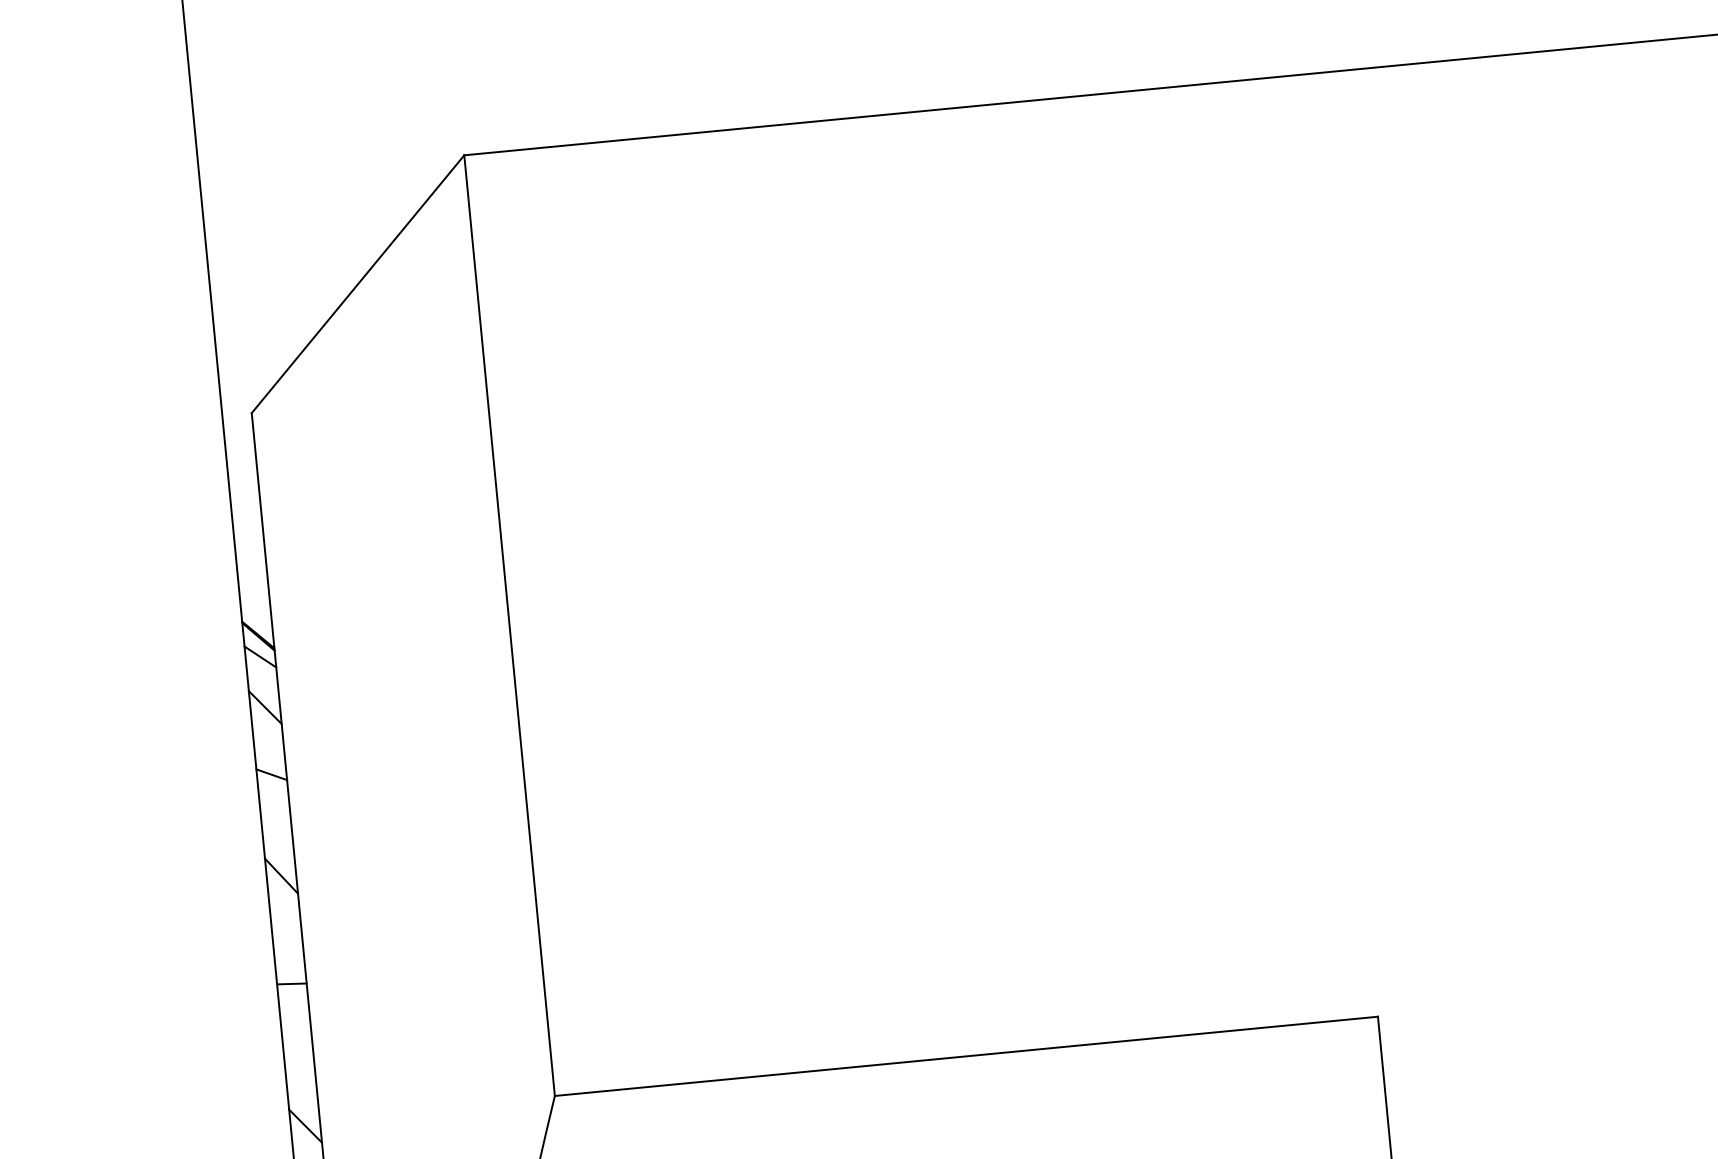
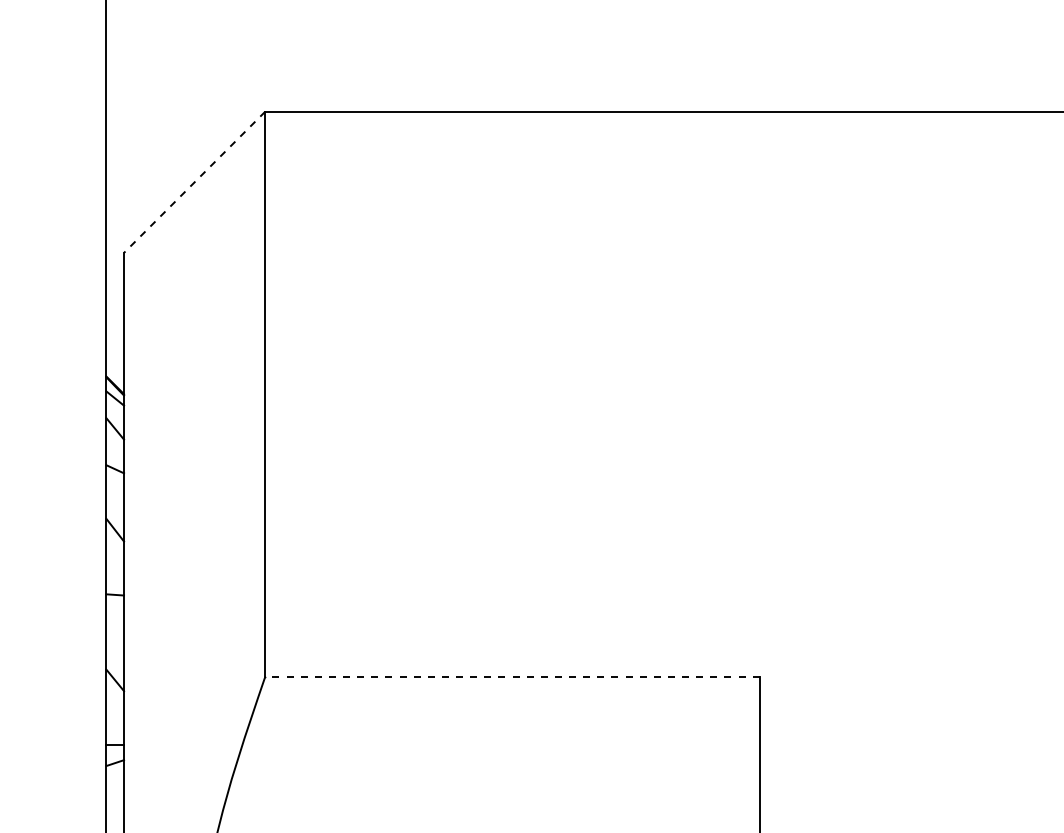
line: (357, 284) -> (194, 182), solid -> dashed
line: (966, 1056) -> (512, 676), solid -> dashed

